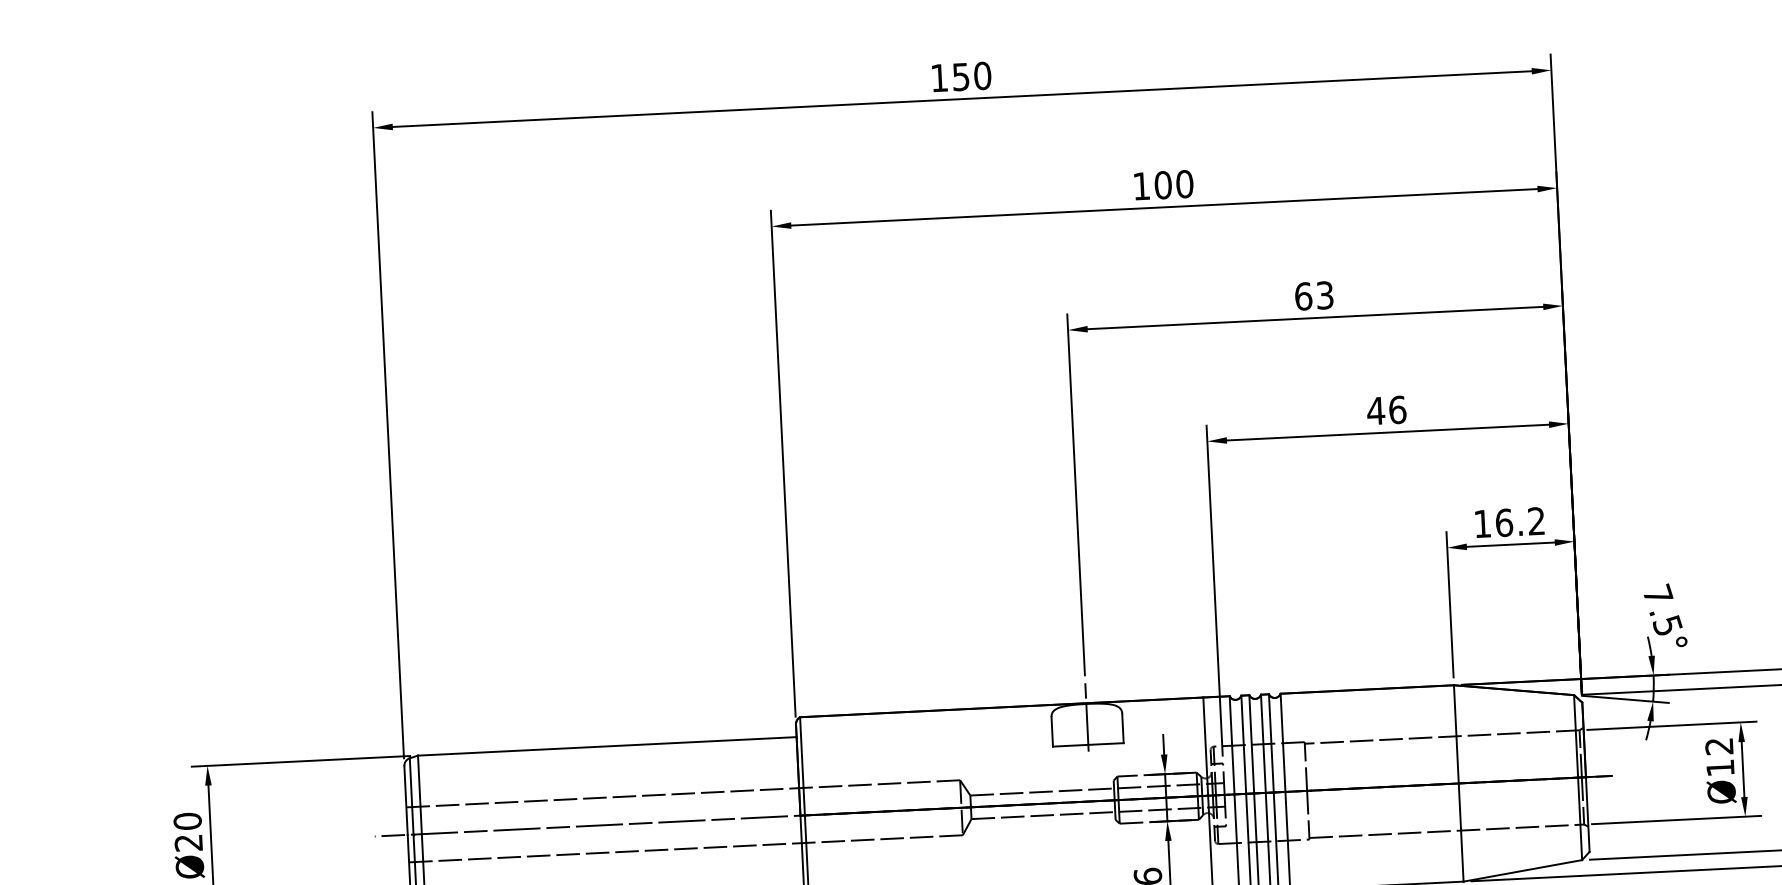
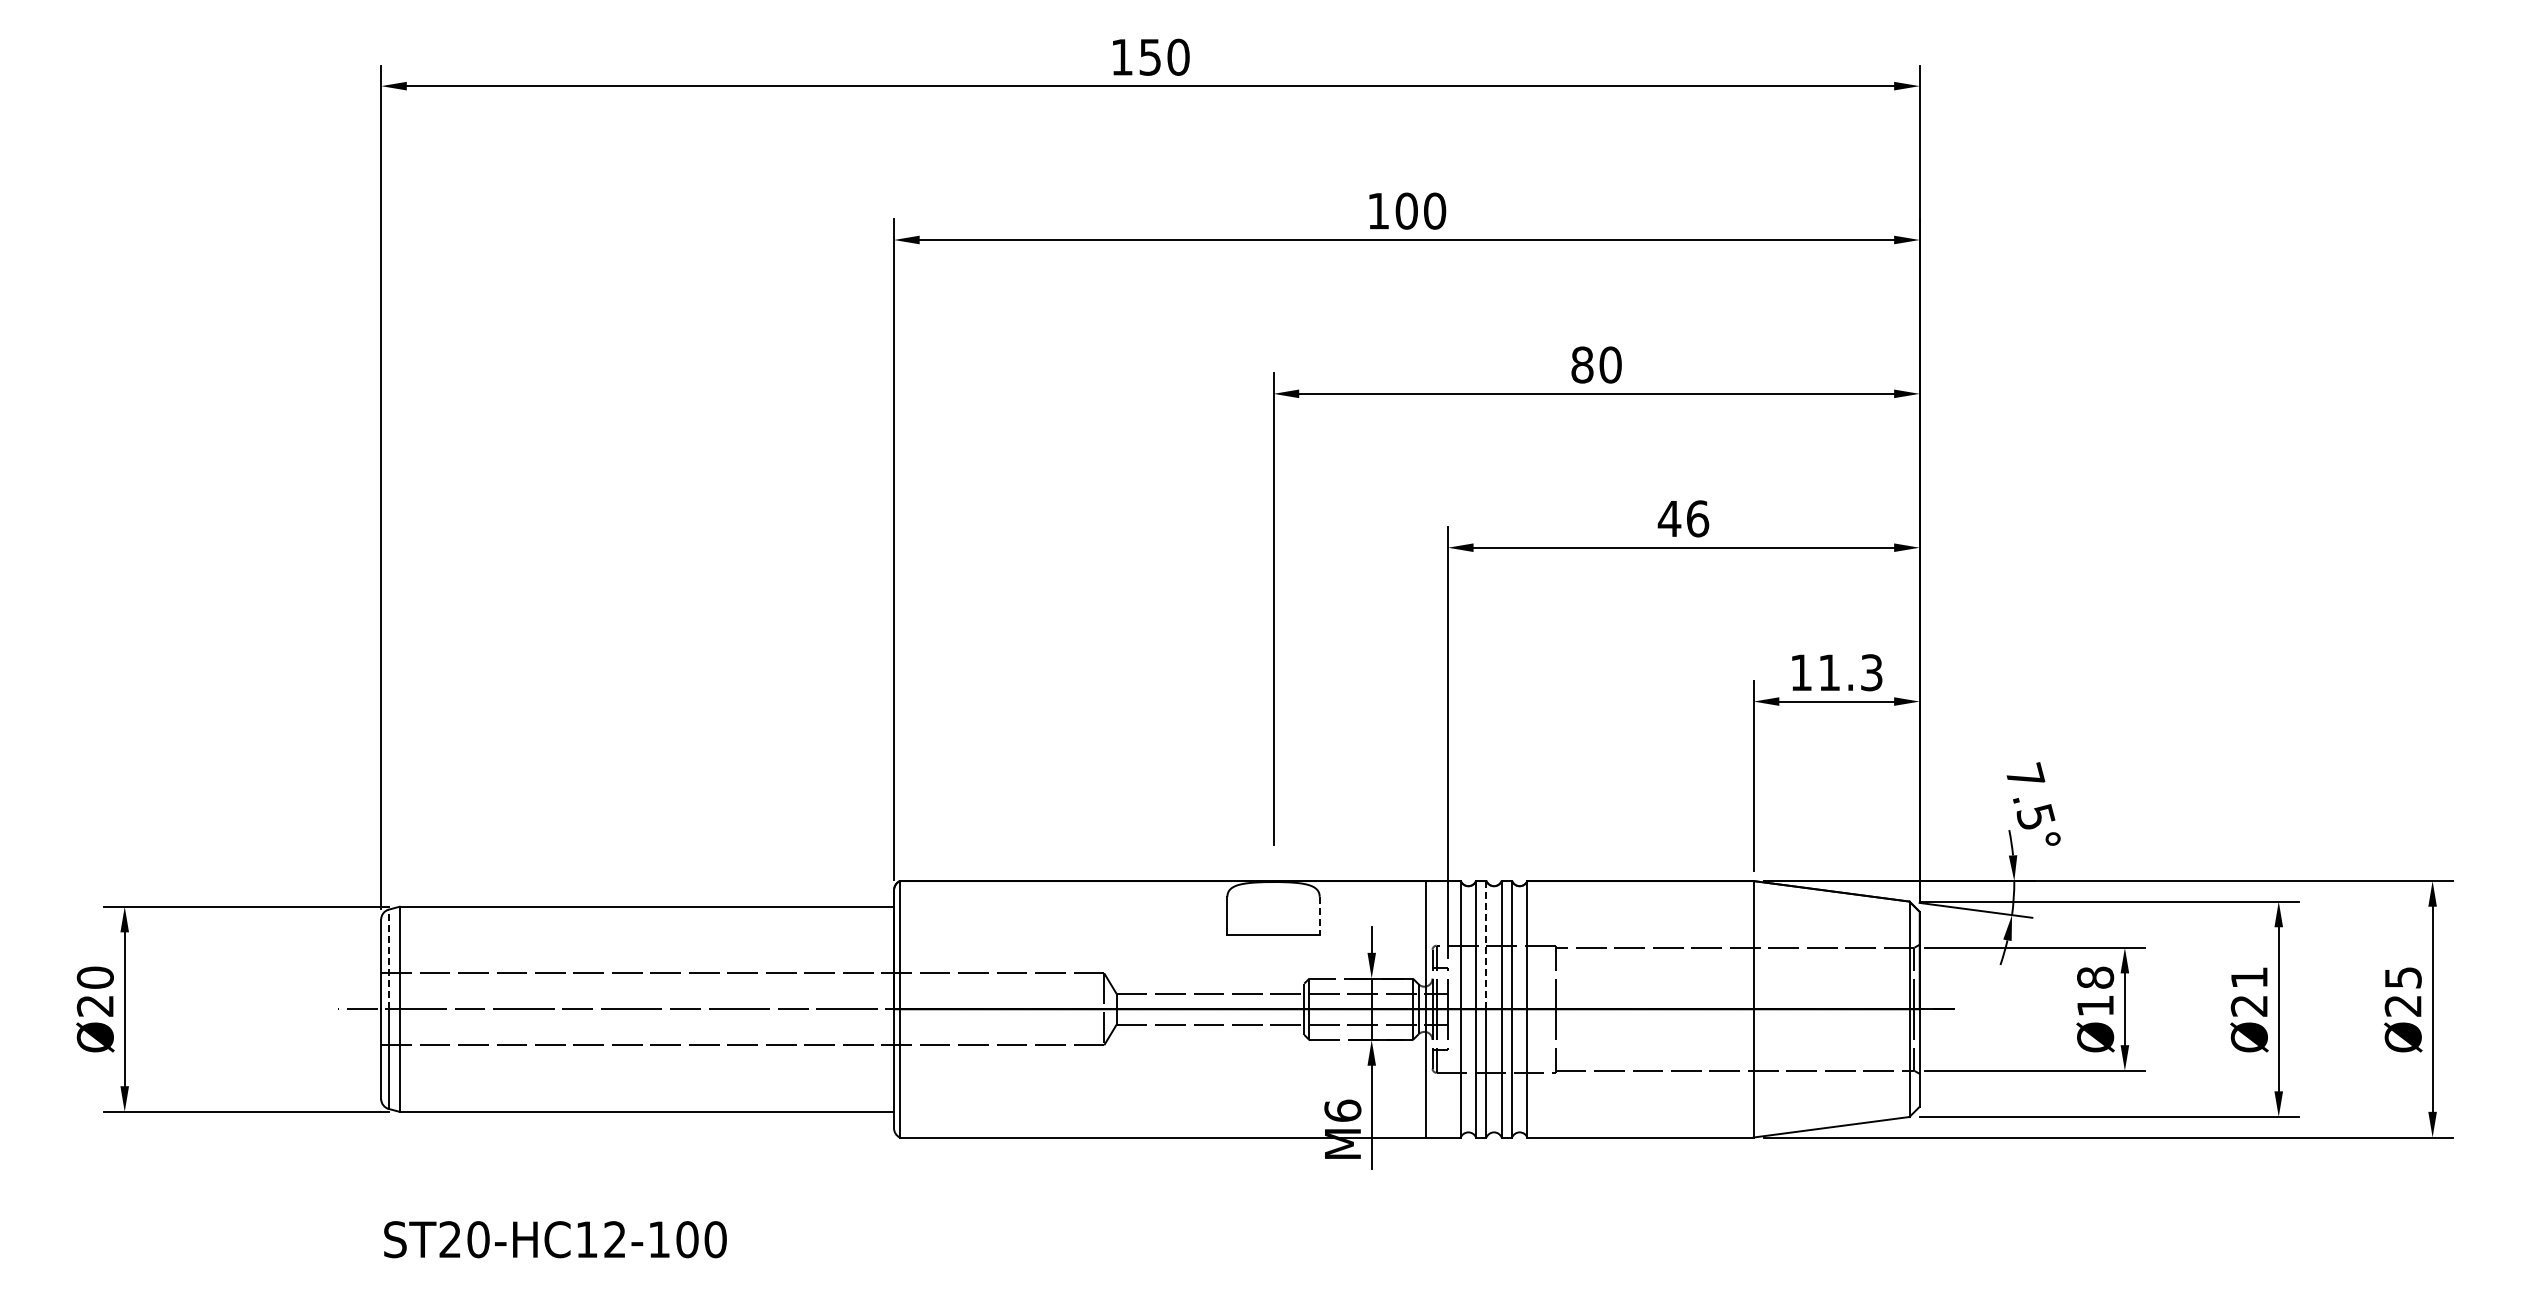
text: (1314, 295) -> (1596, 364), 63 -> 80
text: (1520, 521) -> (1850, 672), 16.2 -> 11.3
line: (1086, 717) -> (1273, 899), removed
line: (1122, 728) -> (1319, 916), solid -> dashed
line: (1251, 743) -> (1486, 944), solid -> dashed
text: (1719, 746) -> (2095, 977), Ø12 -> Ø18
line: (411, 796) -> (388, 959), solid -> dashed

